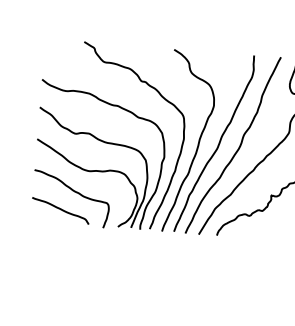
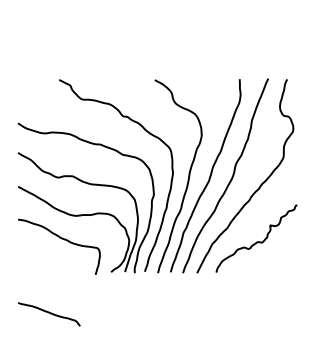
curve: (60, 210) -> (48, 313), moved

